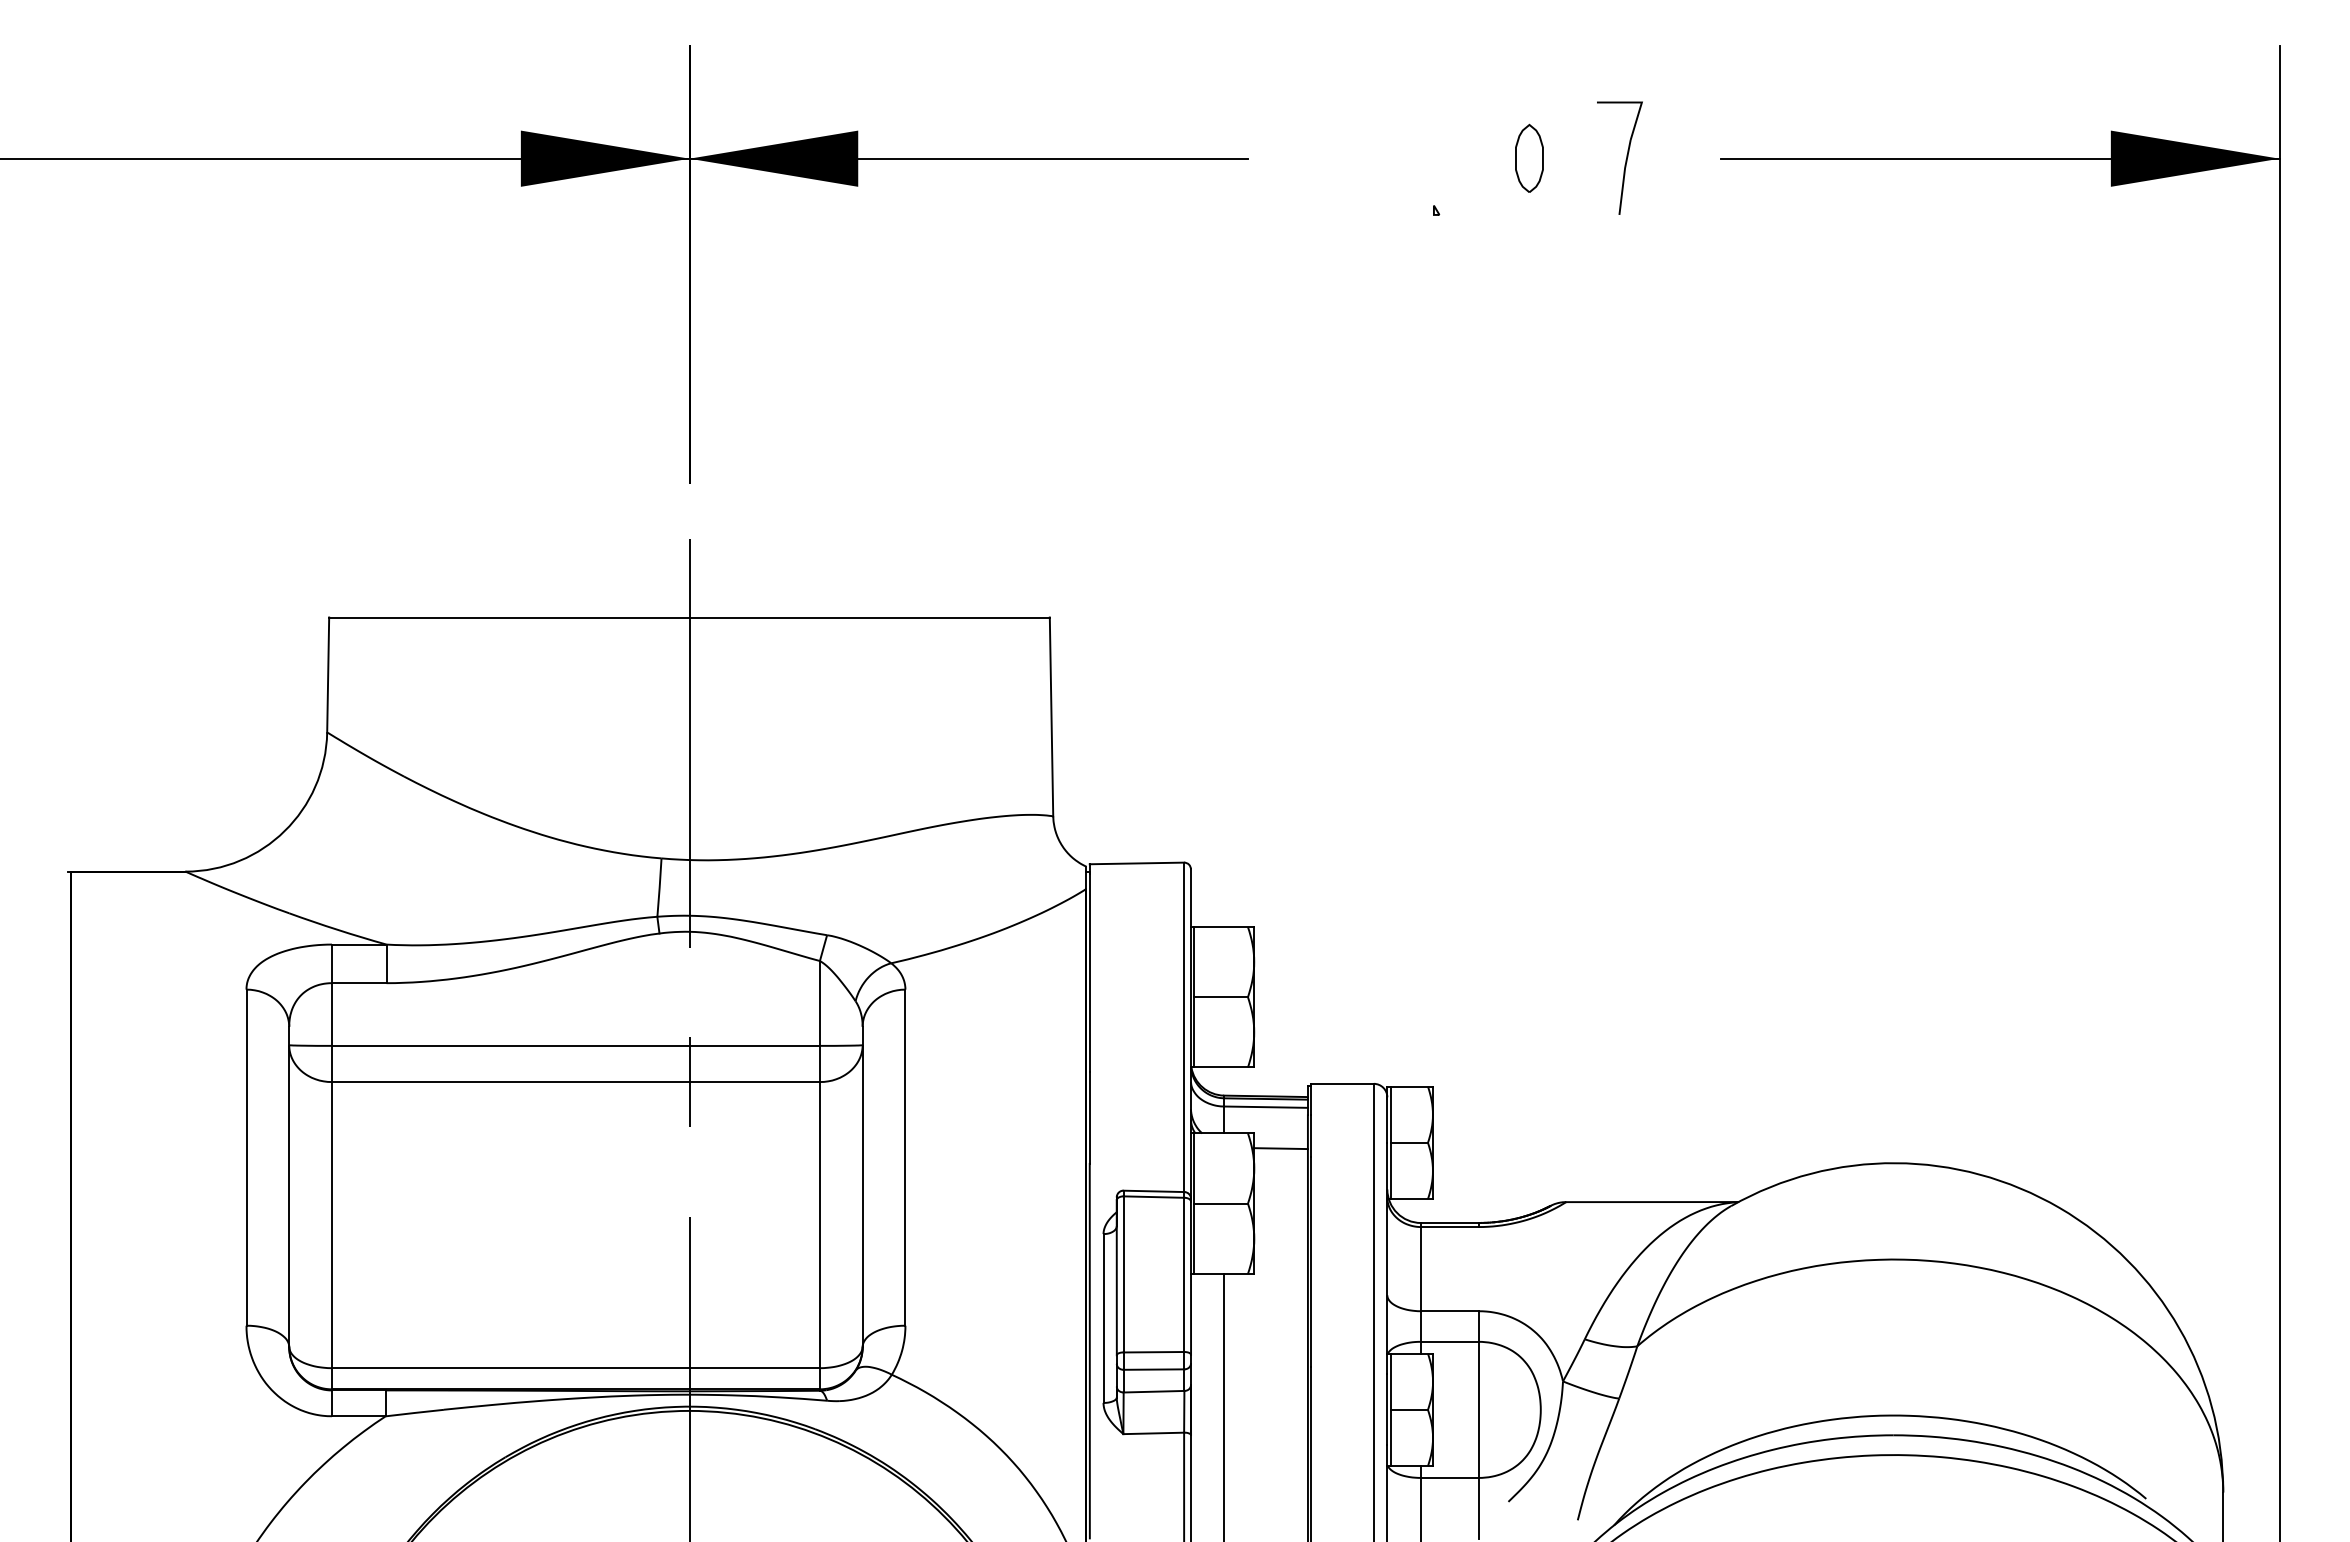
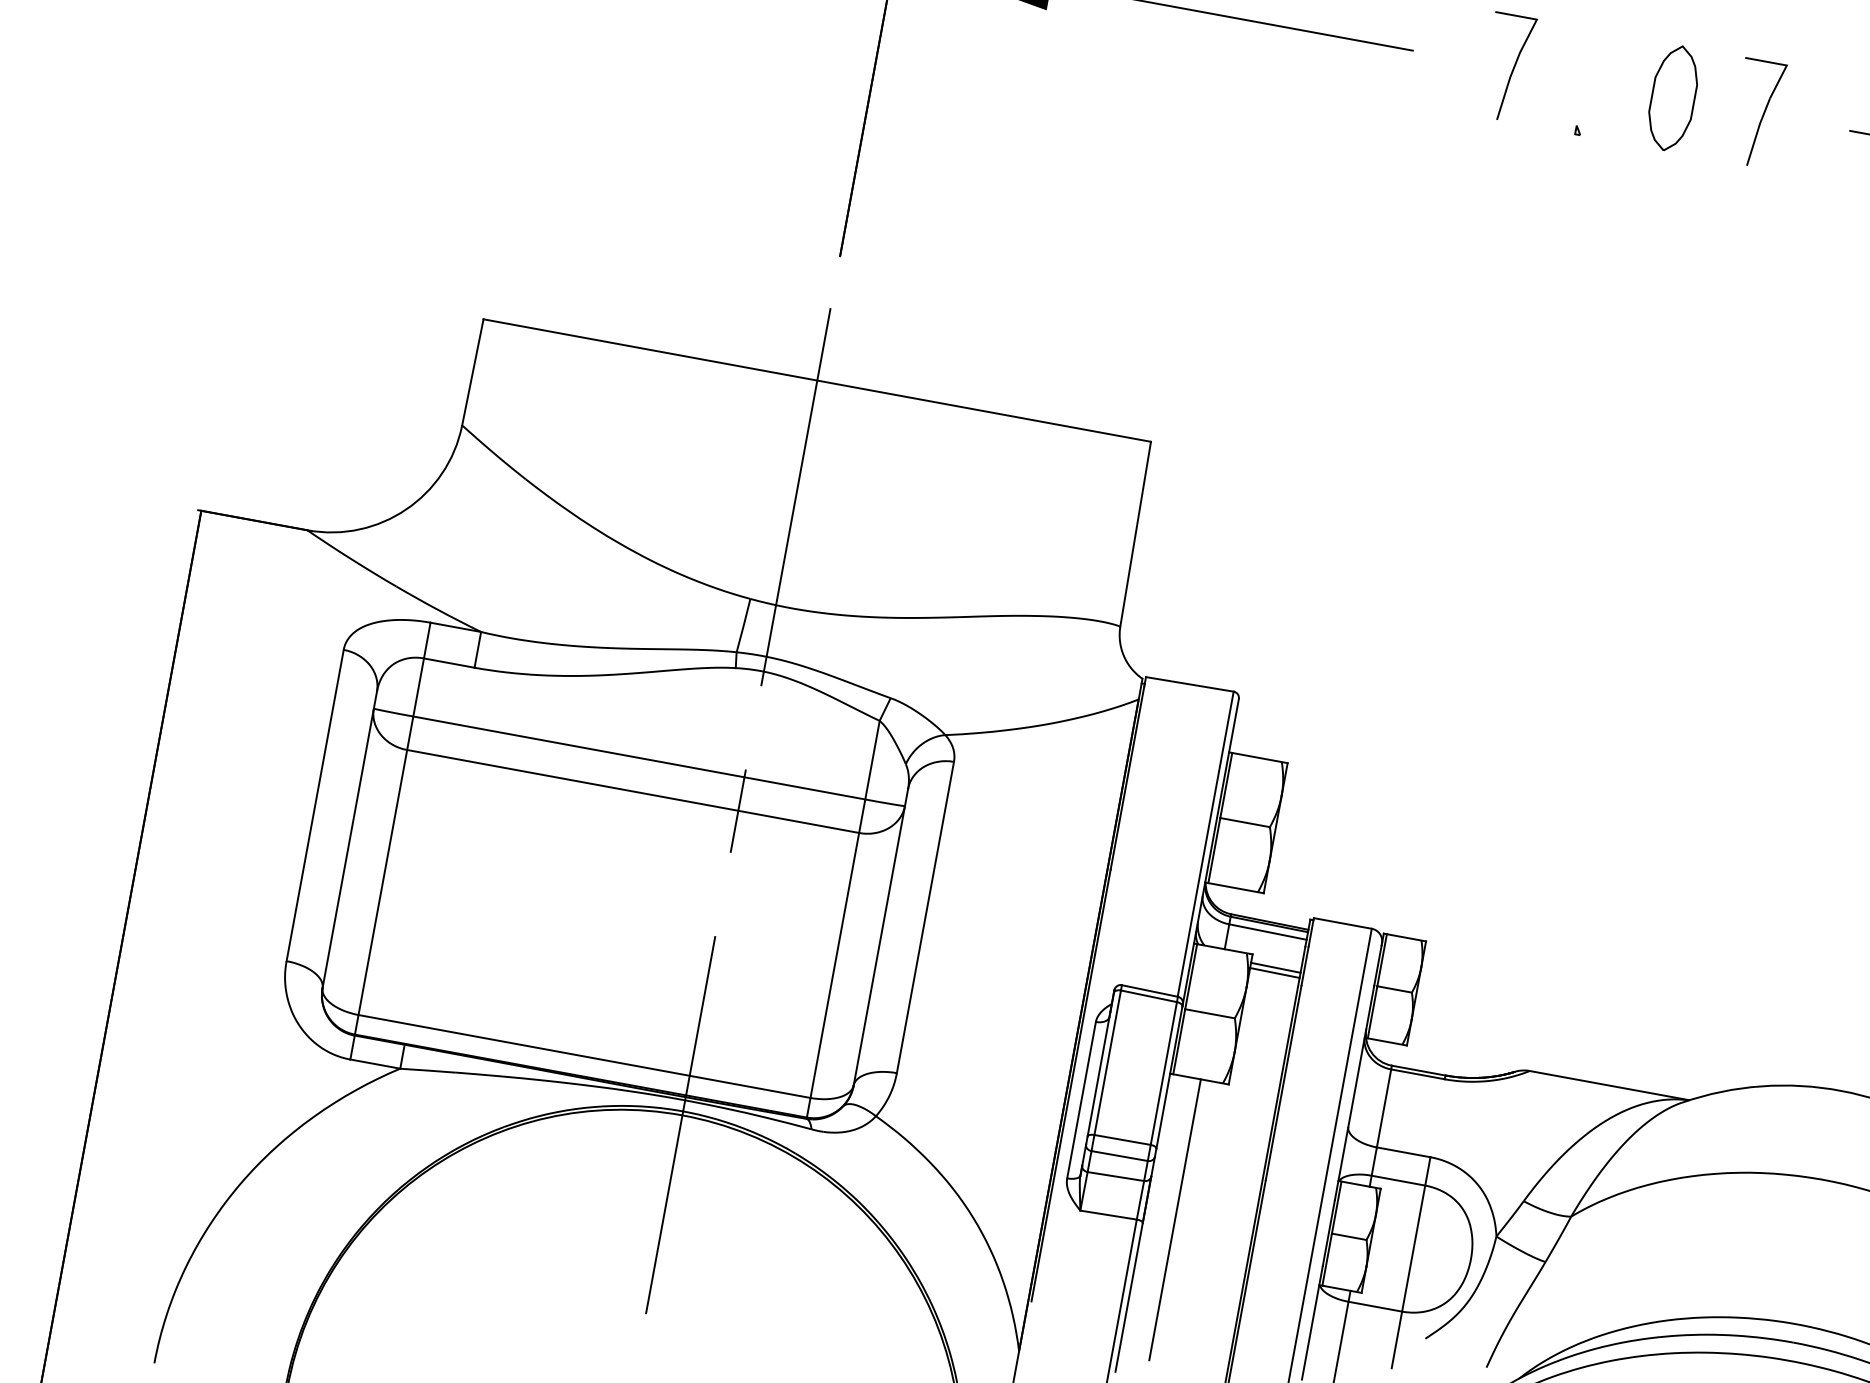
part: (1529, 158) -> (1673, 98), size x1.67
curve: (1355, 160) -> (1511, 70), added
line: (1280, 1142) -> (1275, 967), added

